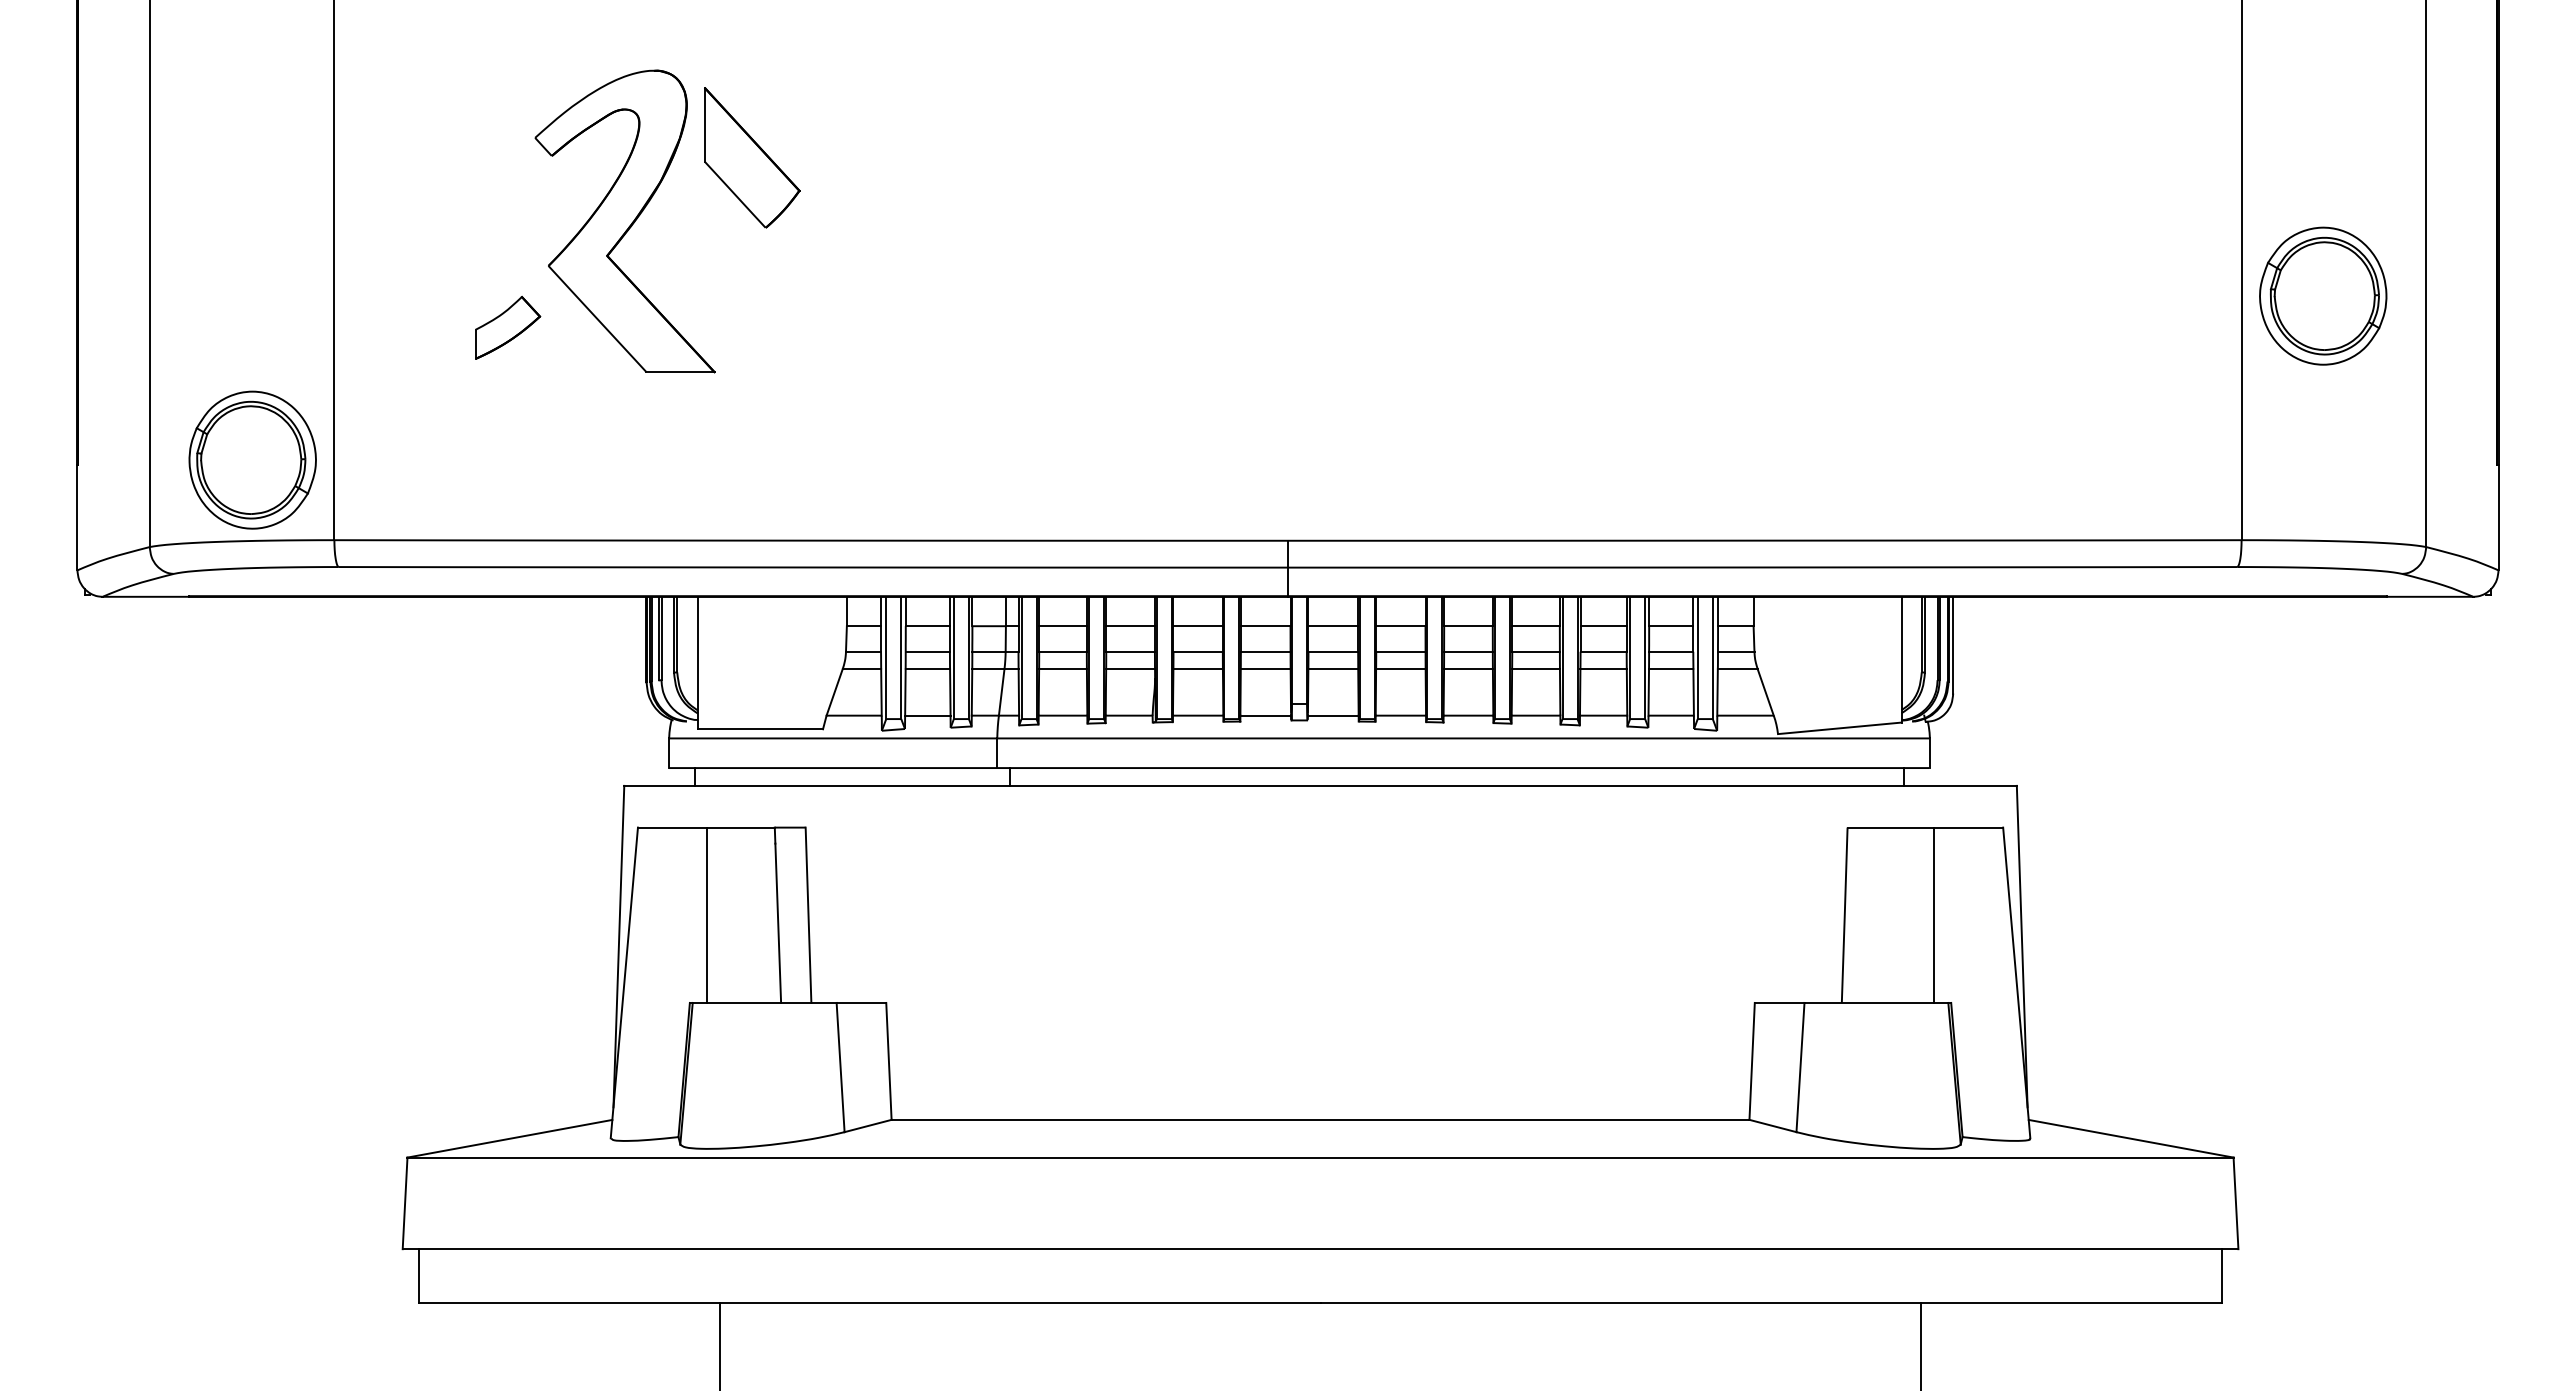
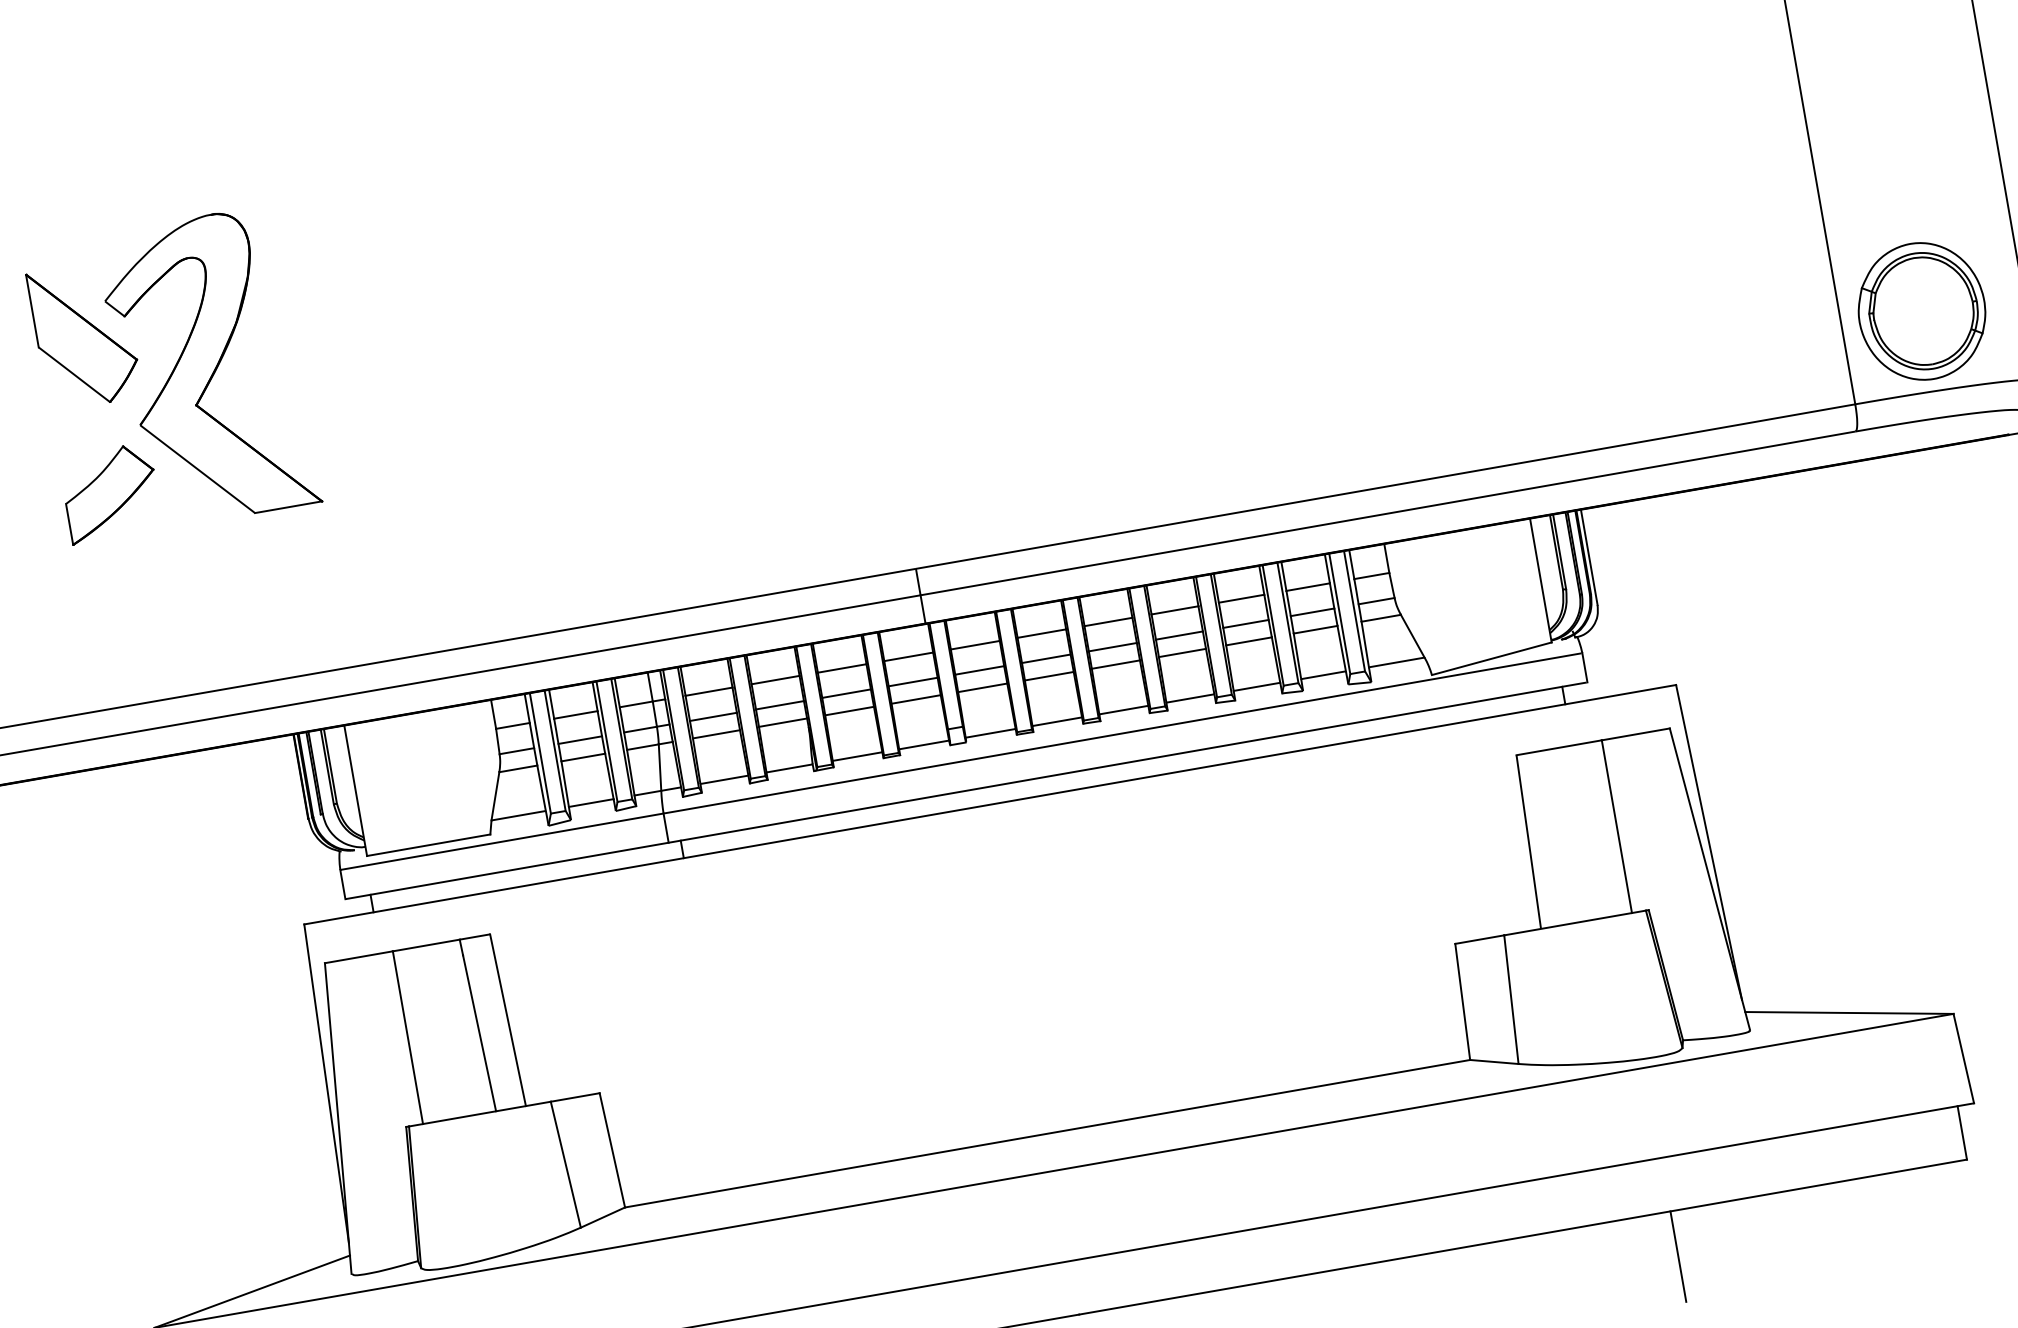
part: (752, 157) -> (84, 334), moved
part: (2323, 295) -> (1922, 310), moved
part: (507, 327) -> (110, 492), size x1.43

